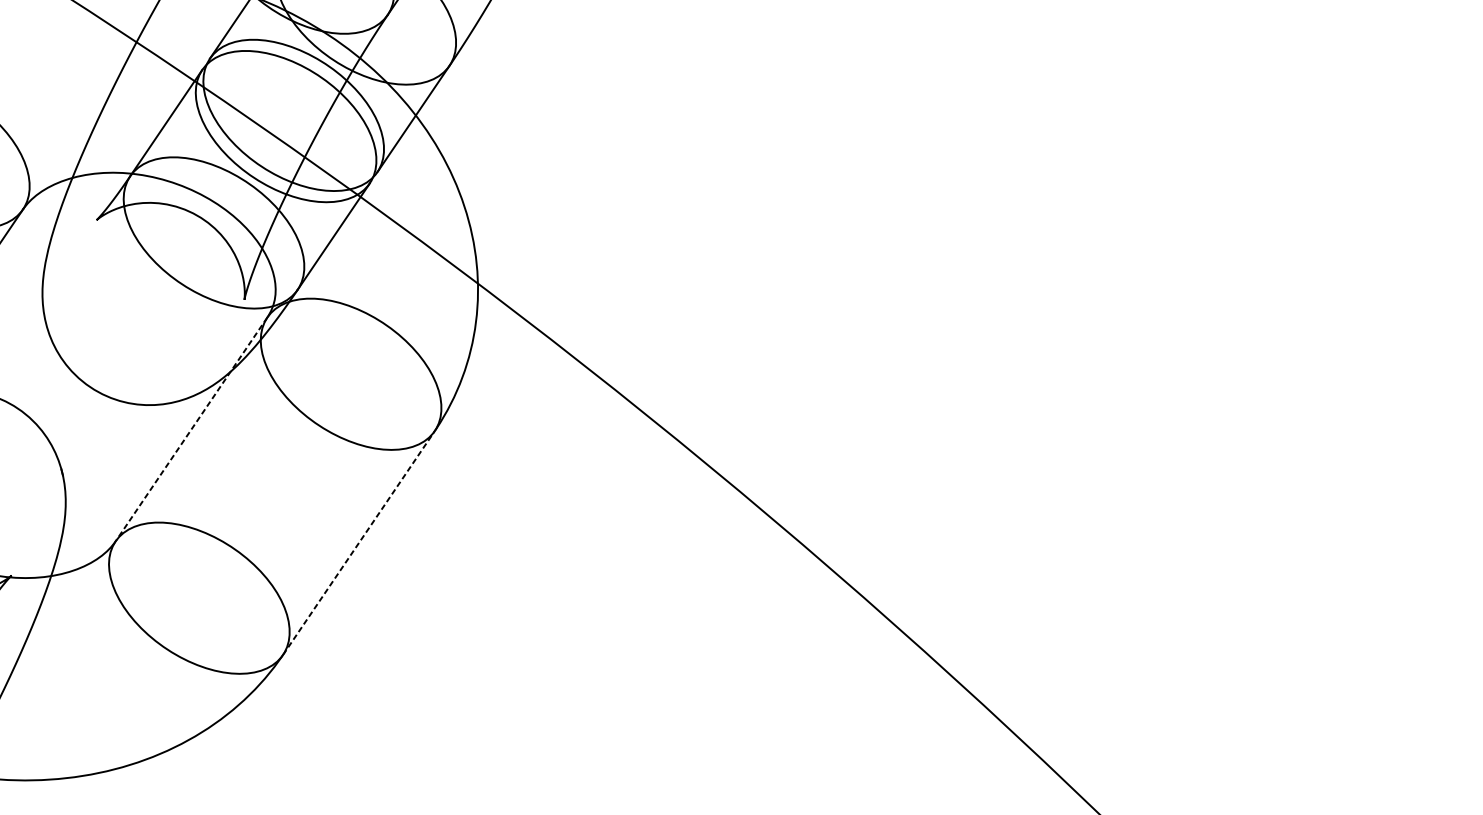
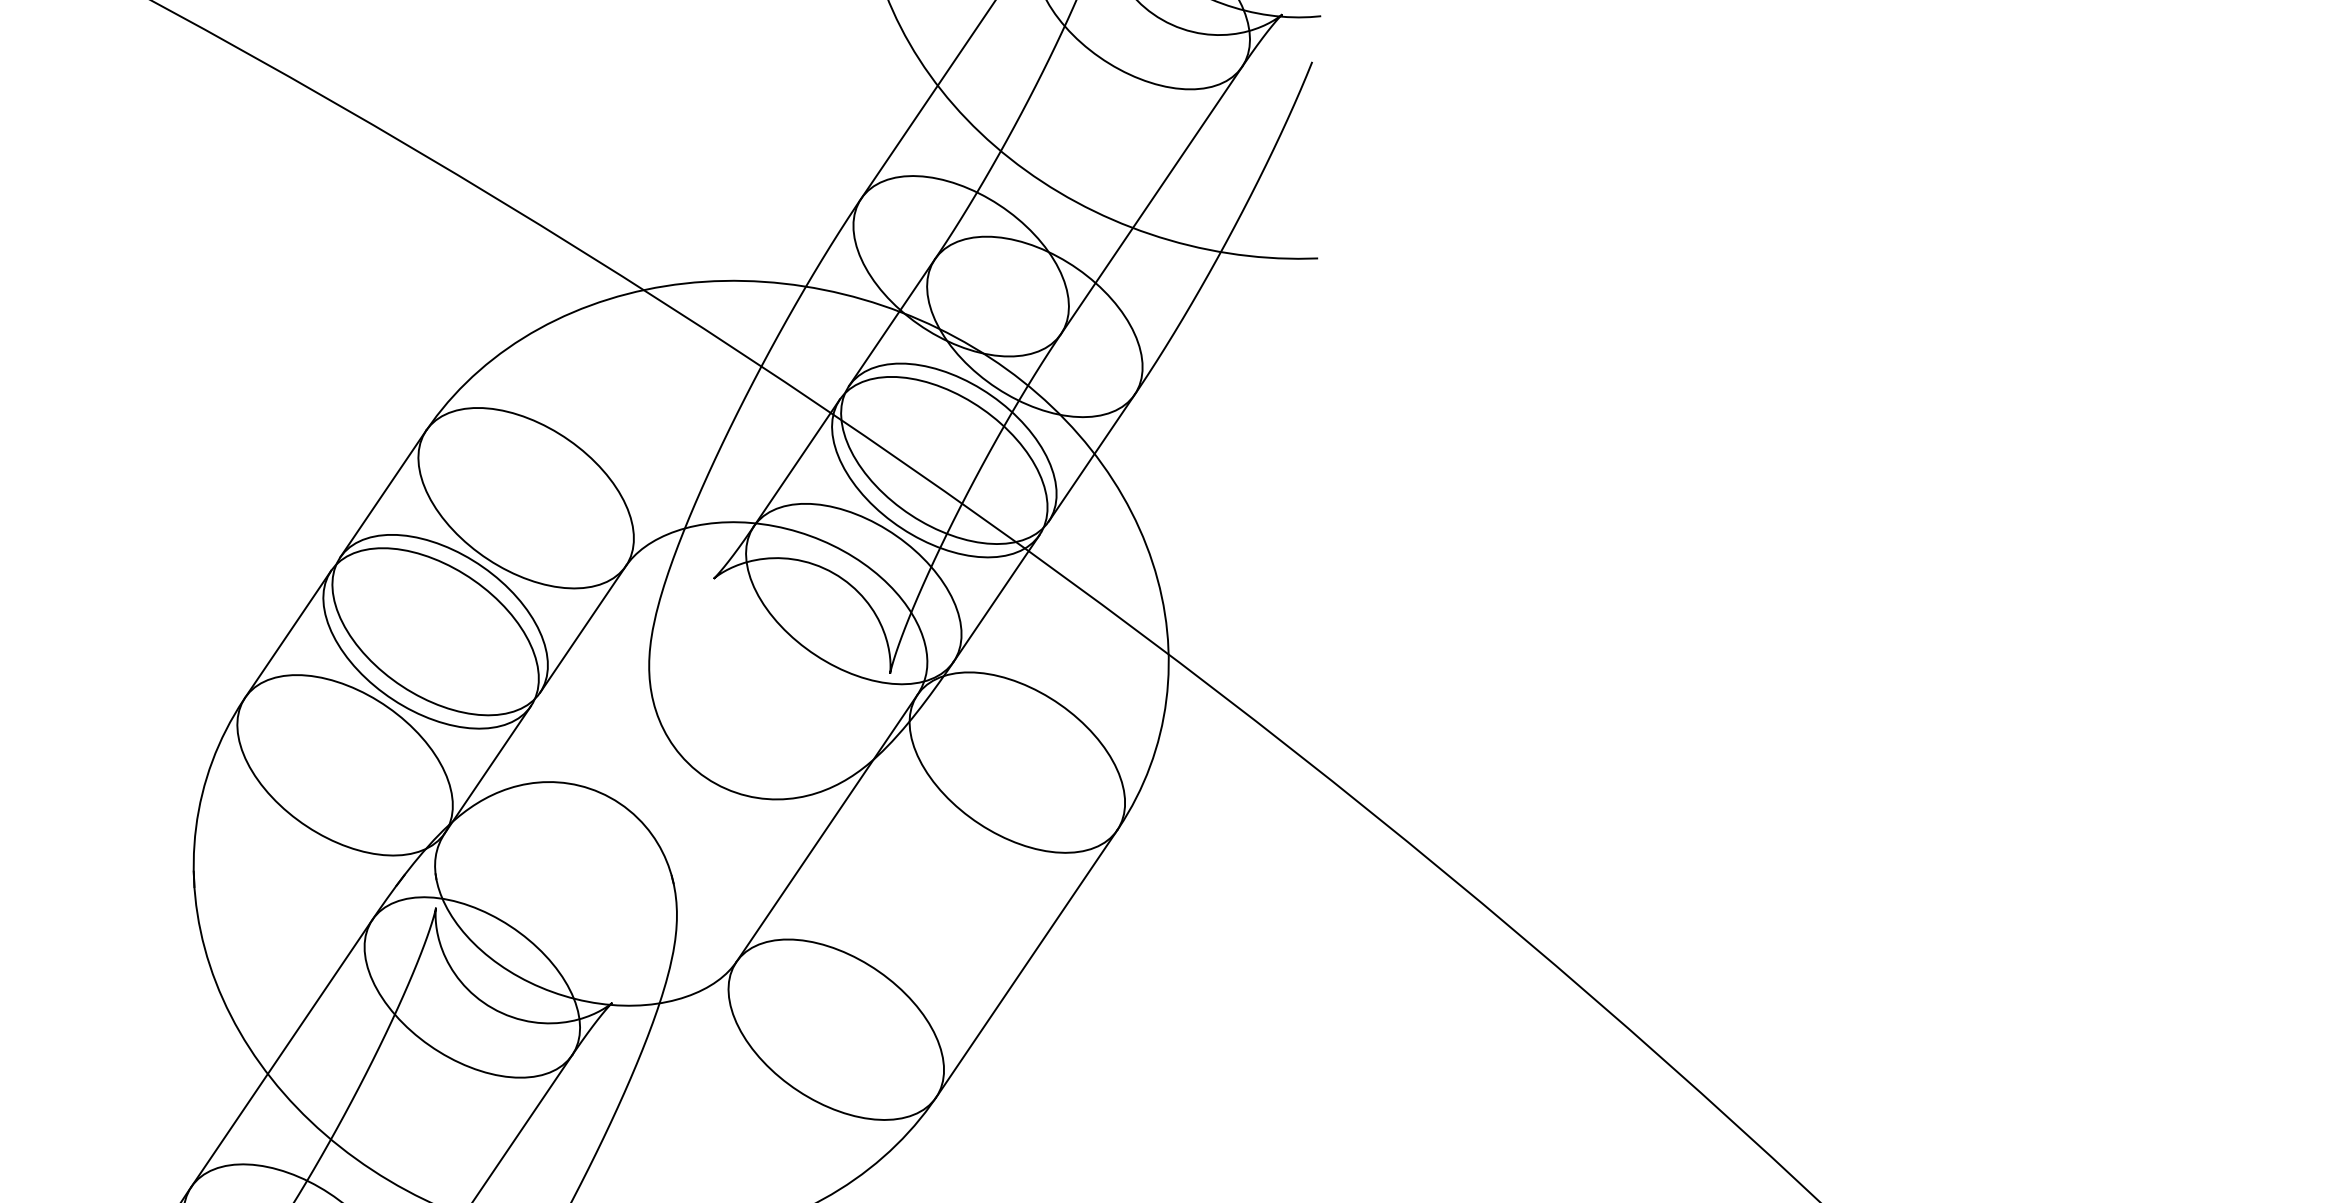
line: (191, 429) -> (826, 828), dashed -> solid
line: (359, 542) -> (1027, 963), dashed -> solid

